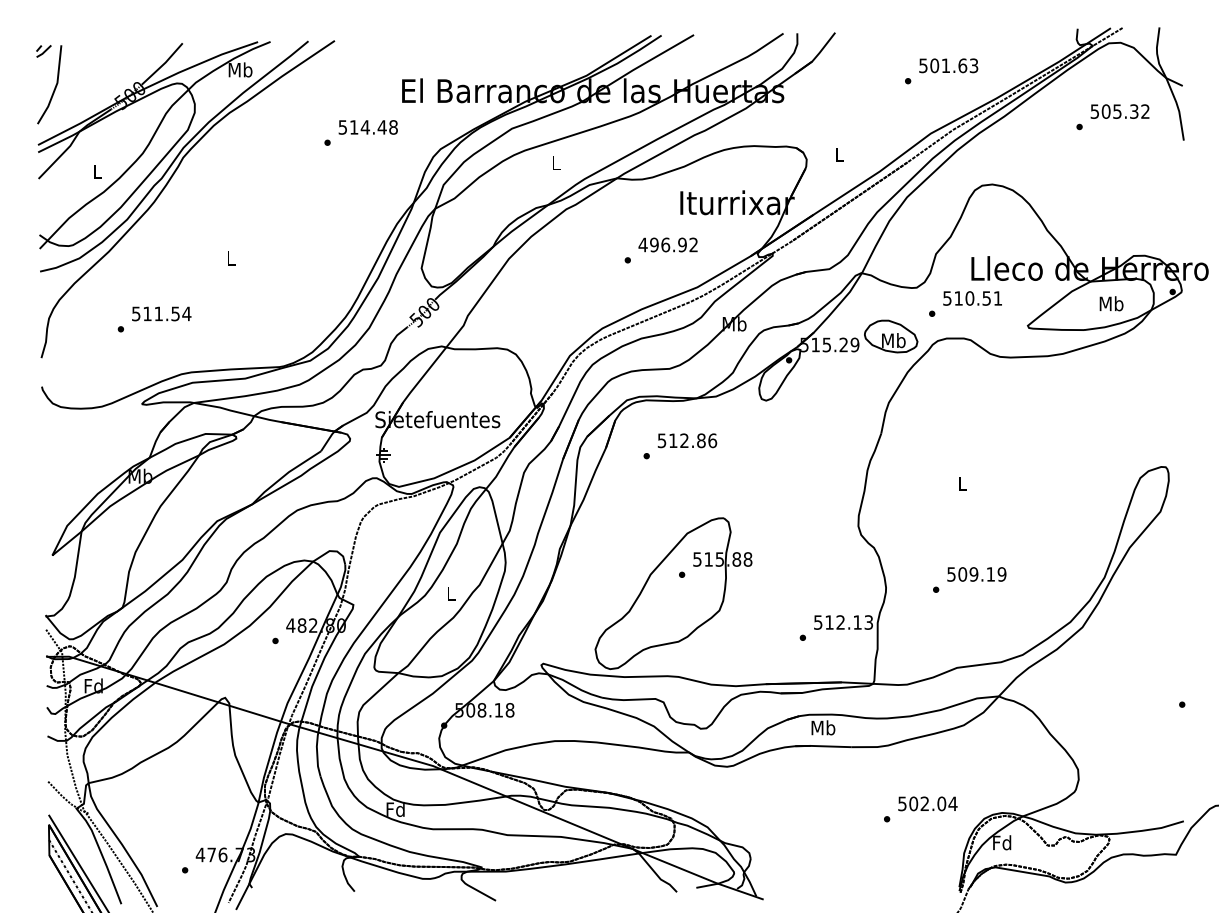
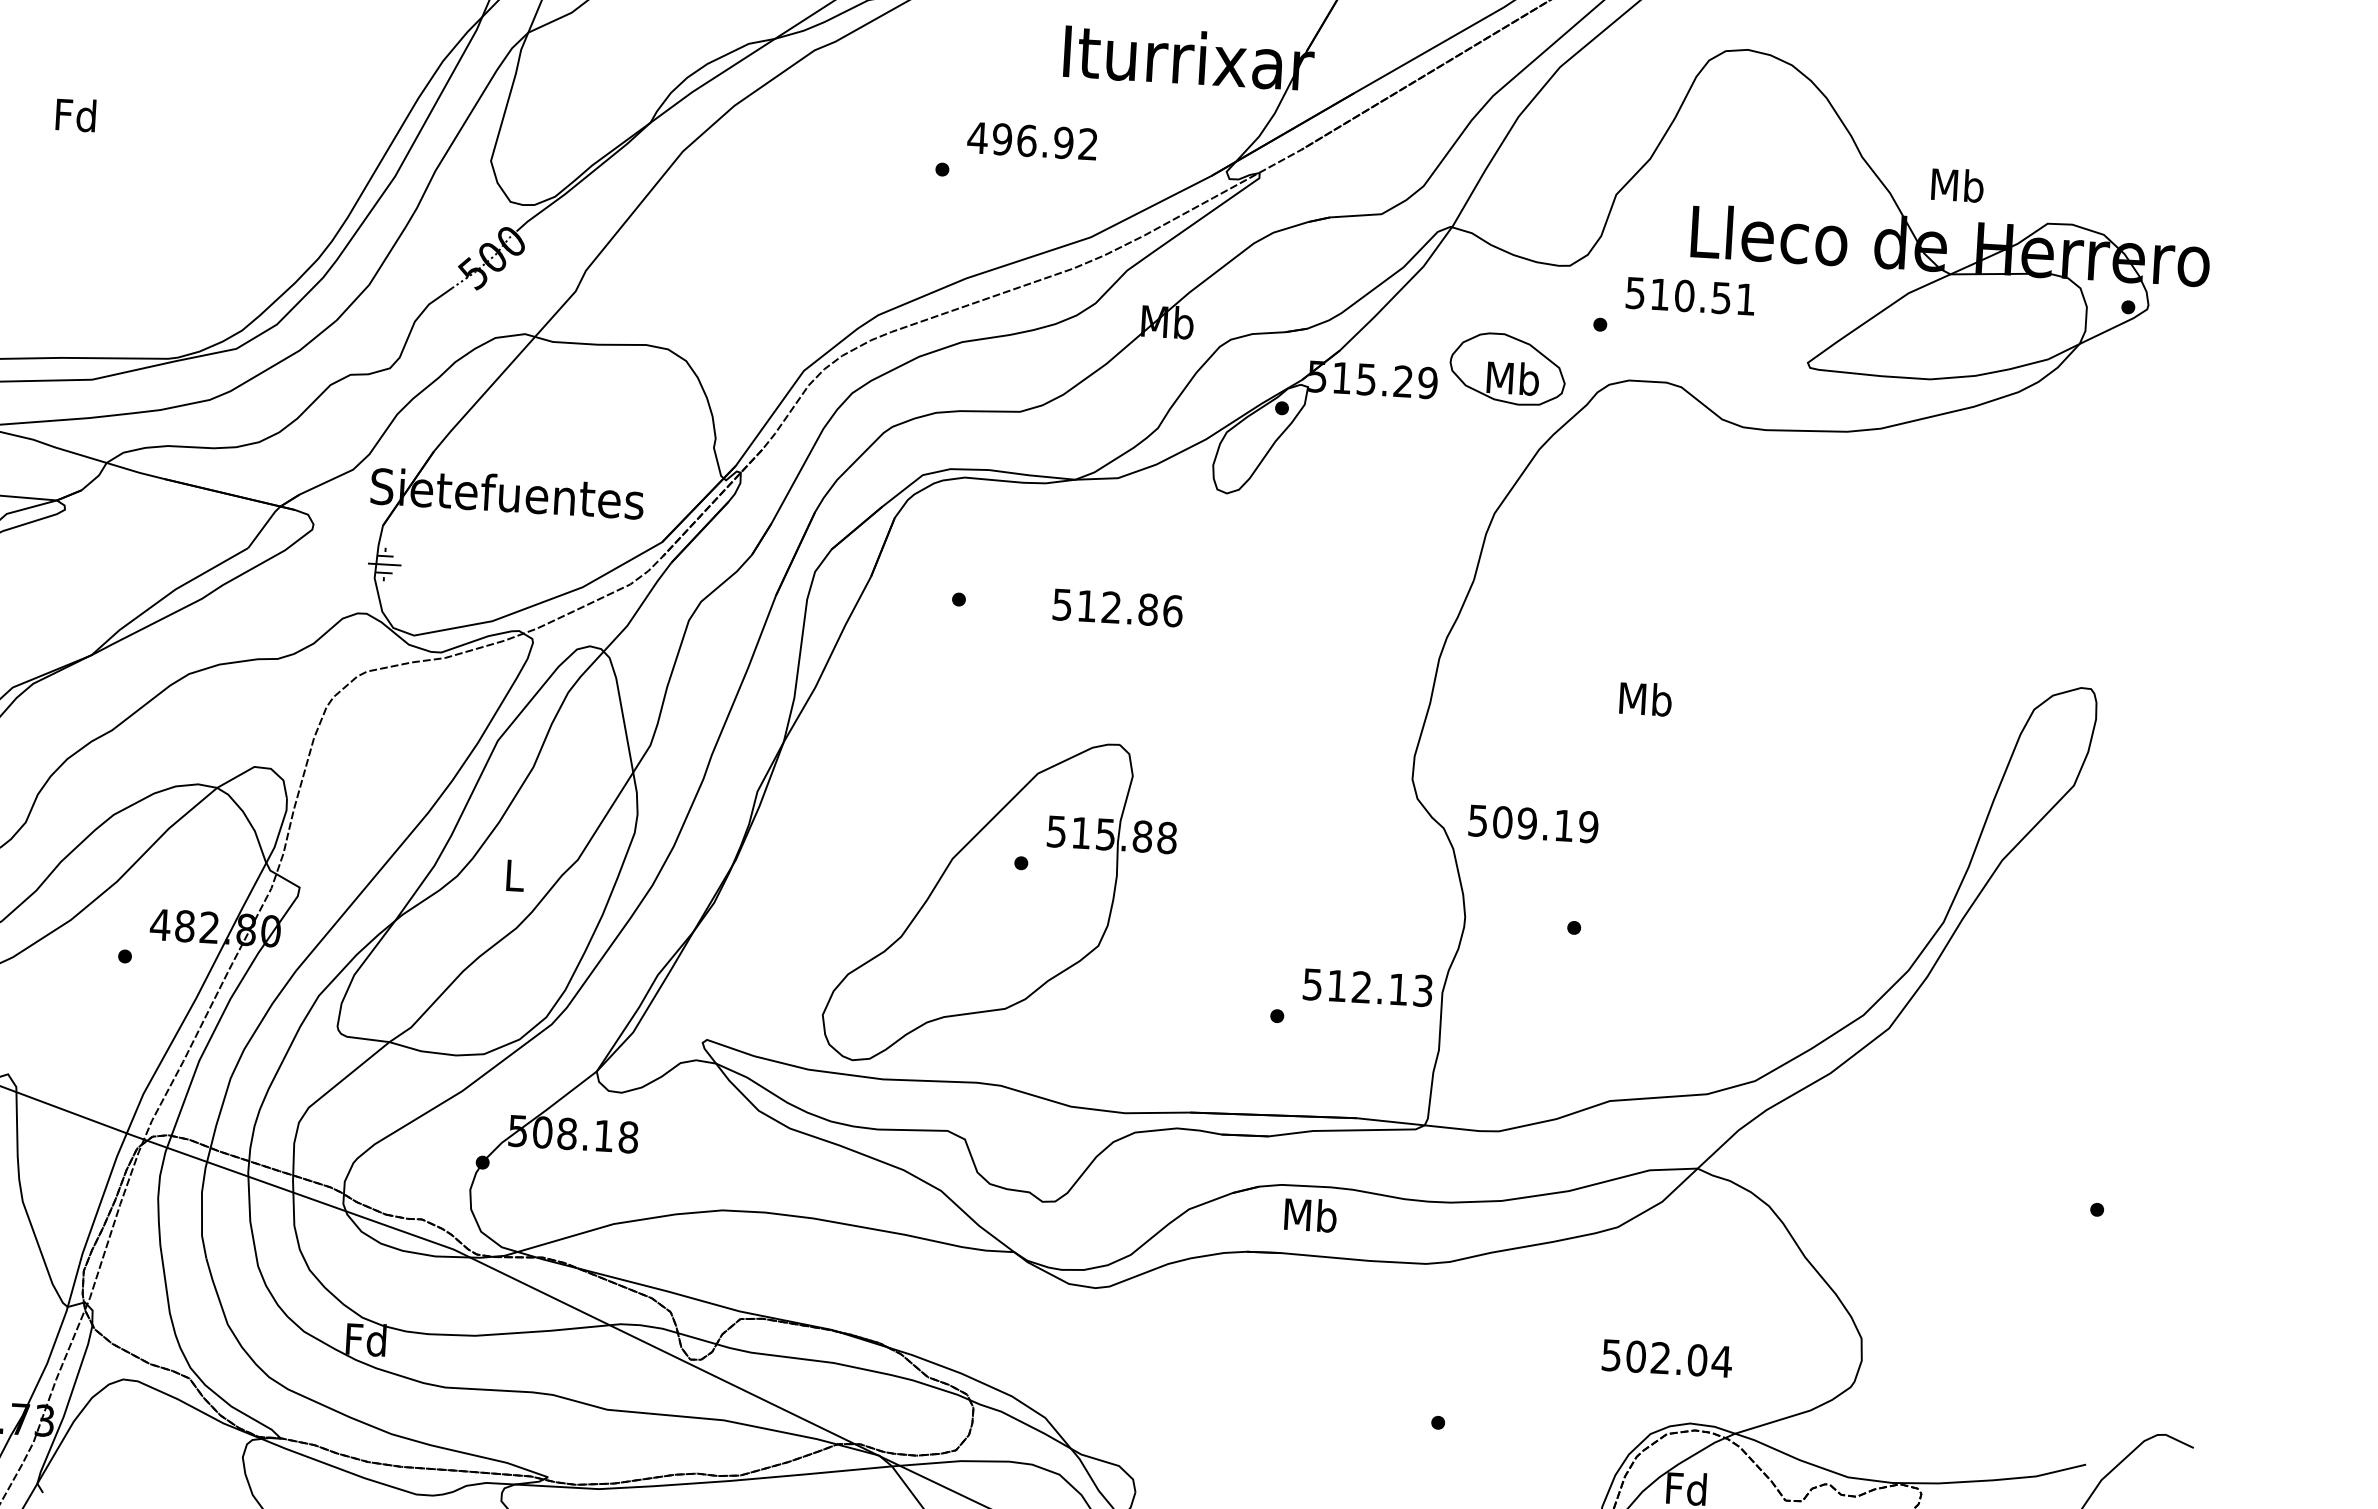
text: (230, 257) -> (75, 113), L -> Fd
text: (1111, 303) -> (1957, 184), moved
text: (687, 440) -> (1118, 607), moved
text: (962, 483) -> (1645, 699), L -> Mb
text: (976, 574) -> (1532, 824), moved
text: (927, 803) -> (1666, 1357), moved

